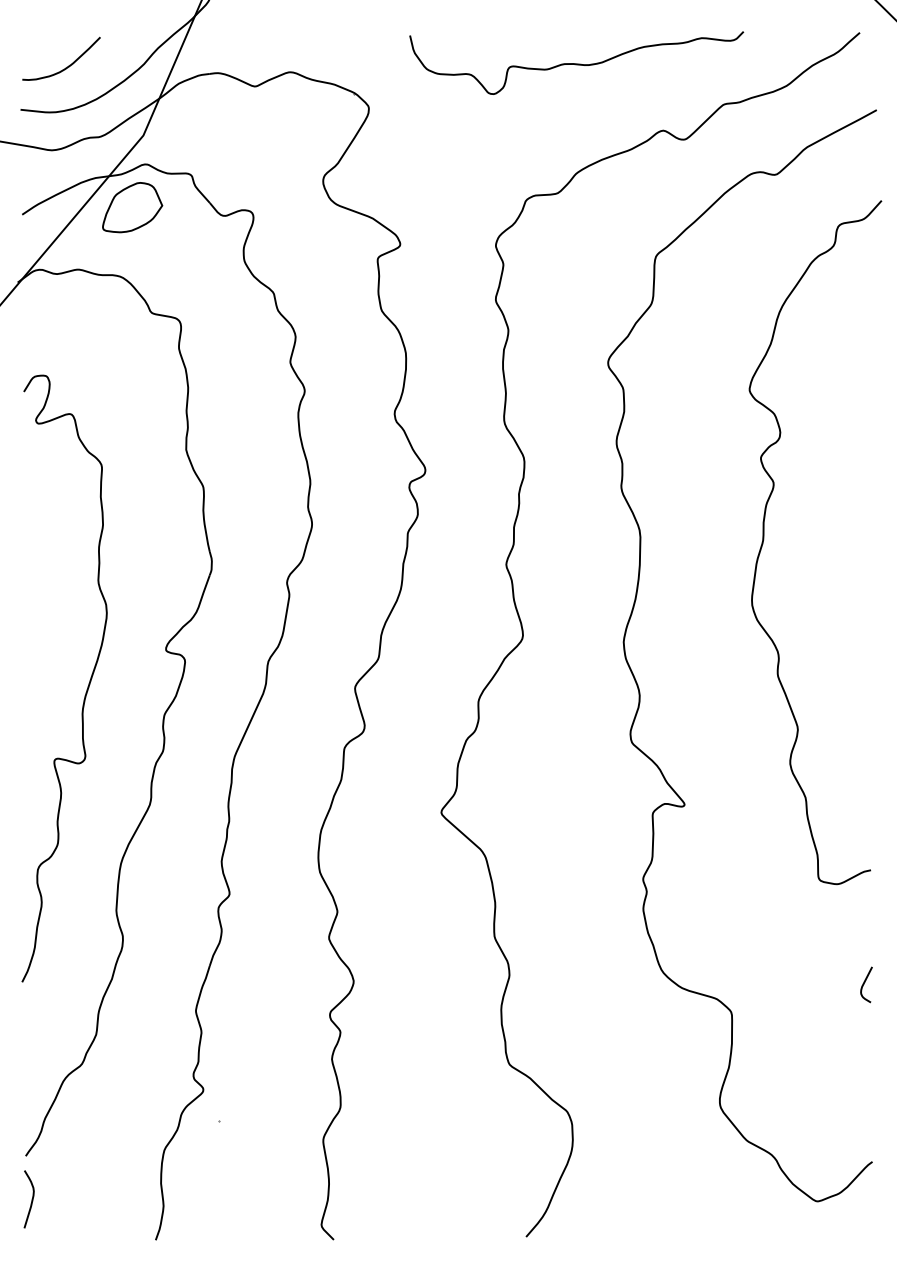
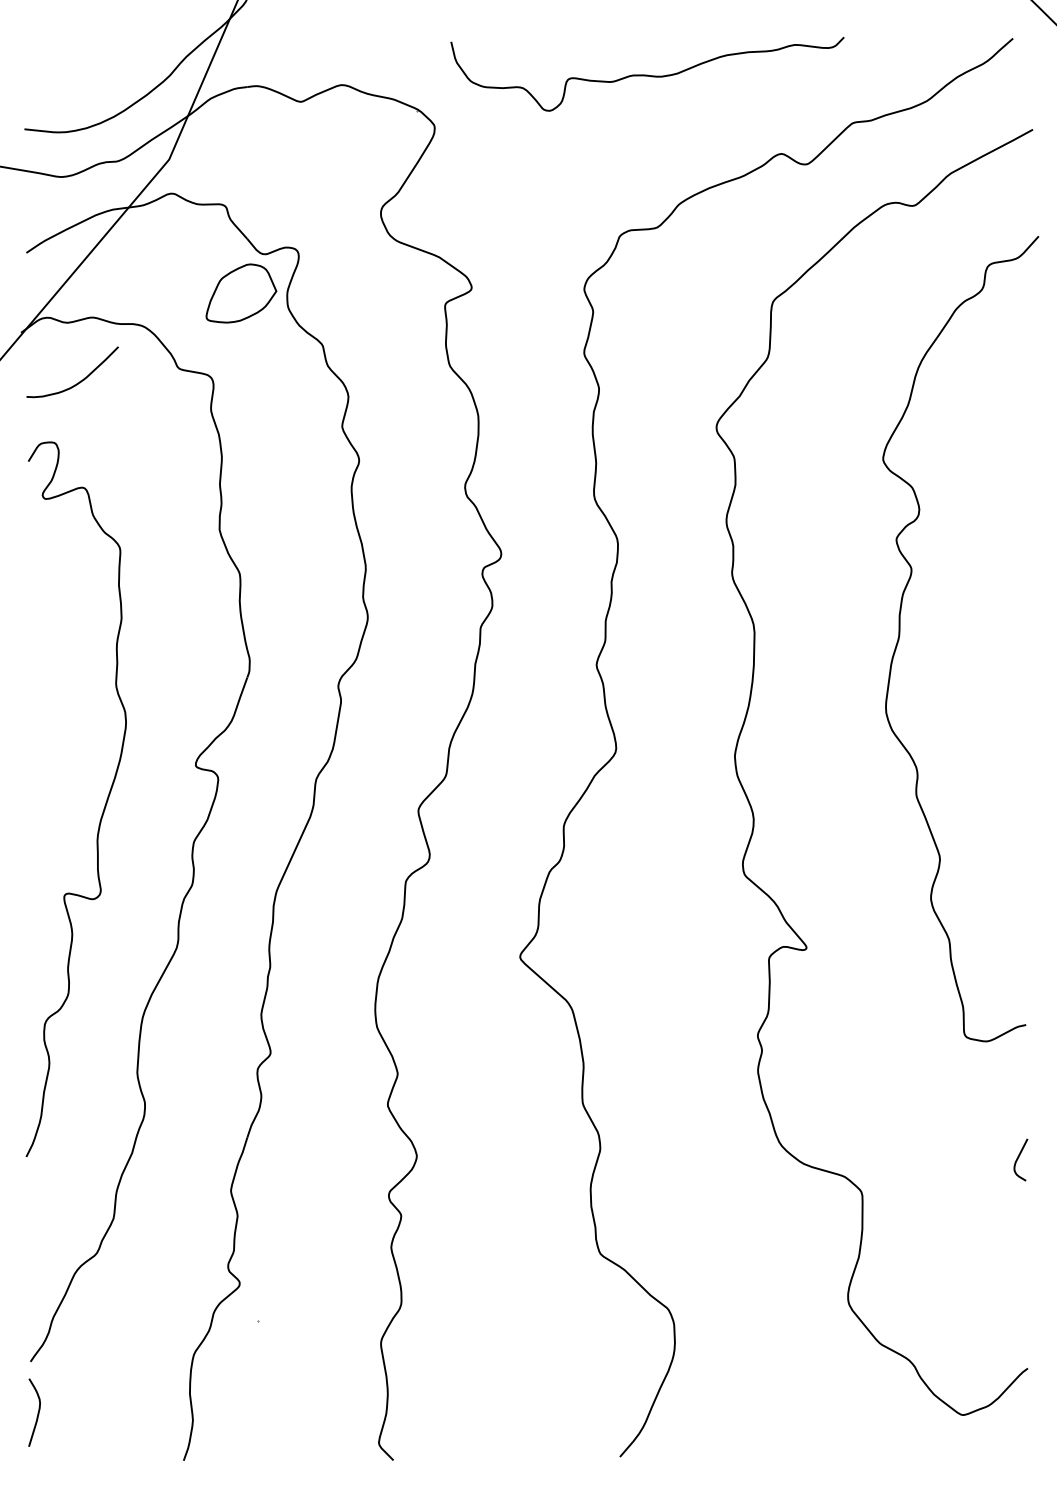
curve: (576, 63) -> (647, 74), moved
curve: (65, 67) -> (77, 382), moved
part: (132, 207) -> (241, 293), moved

